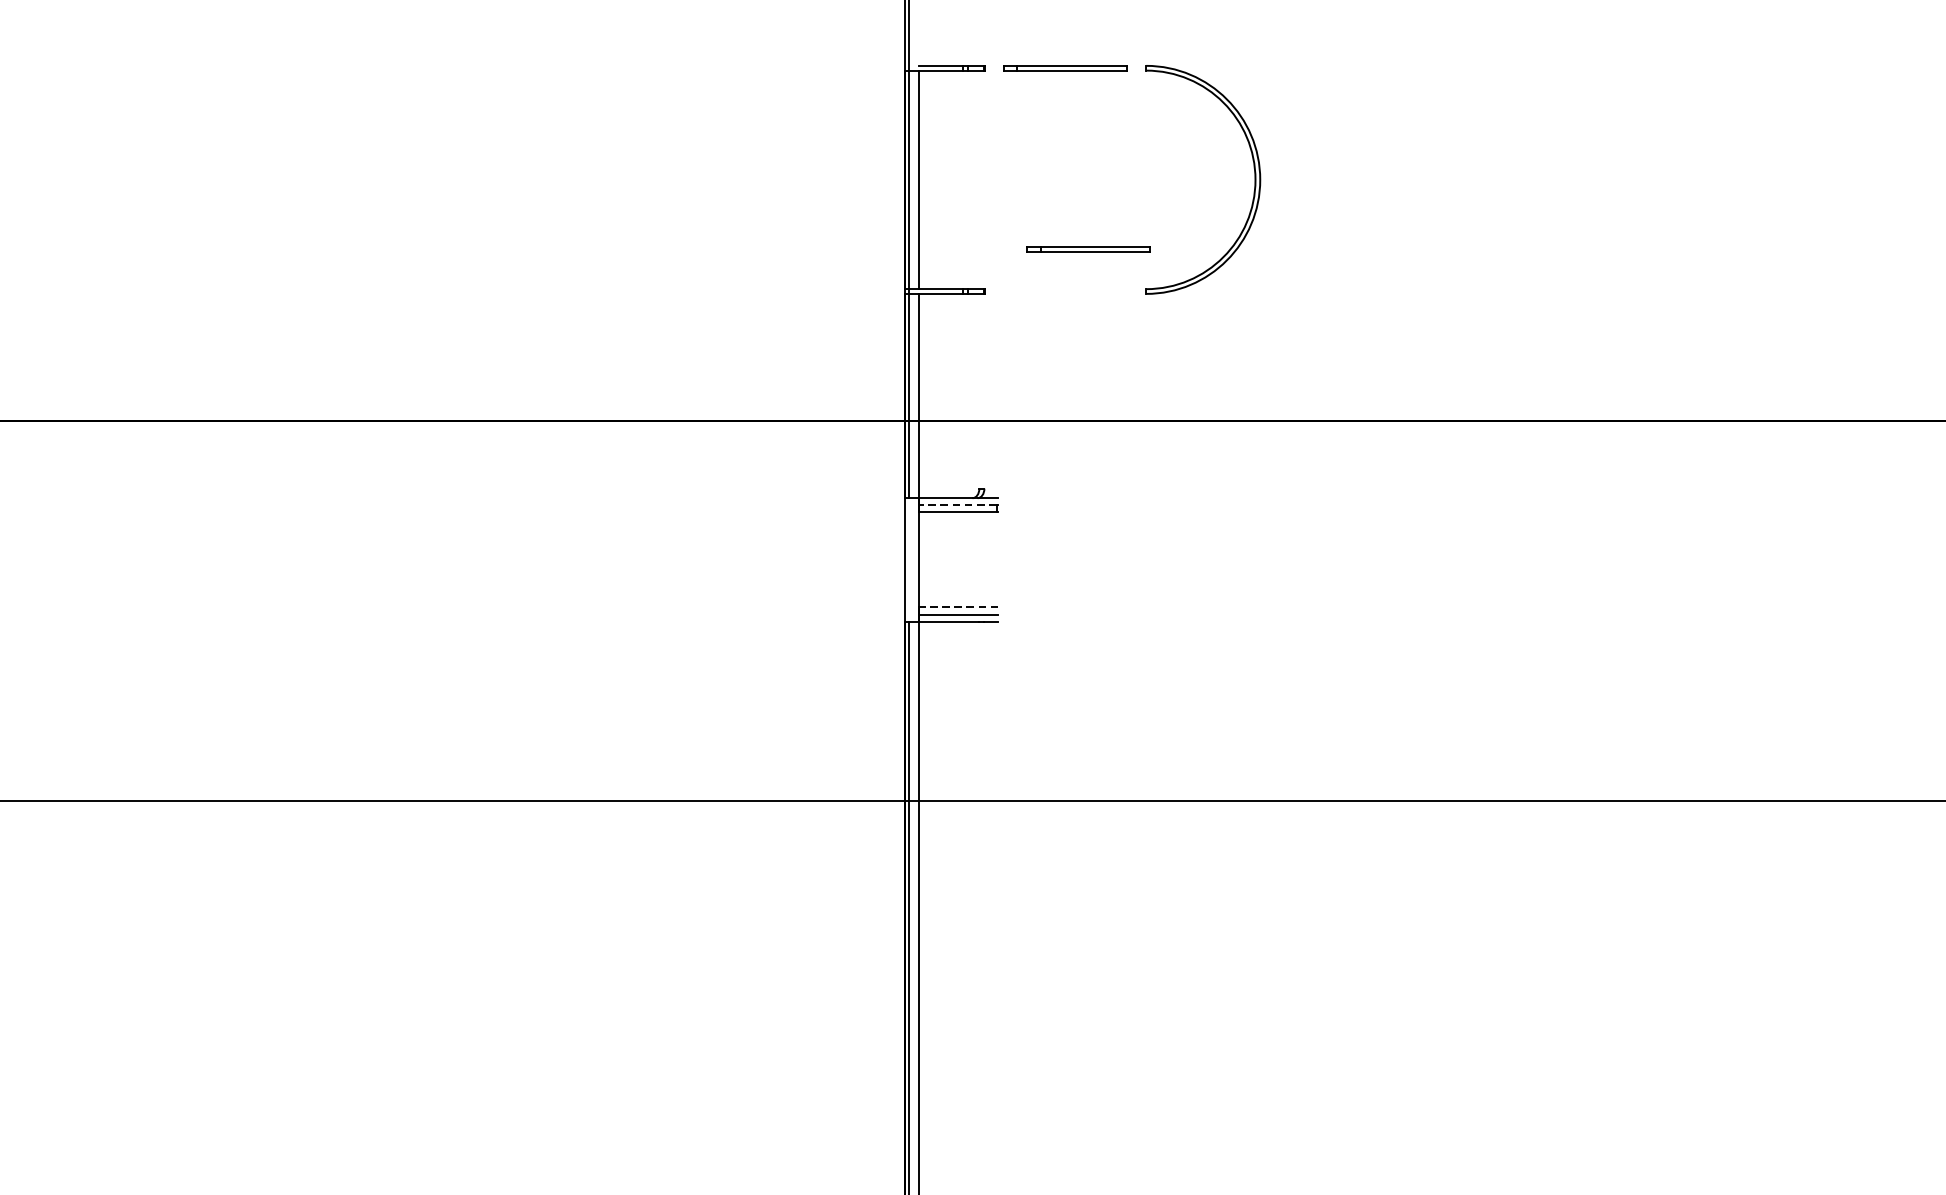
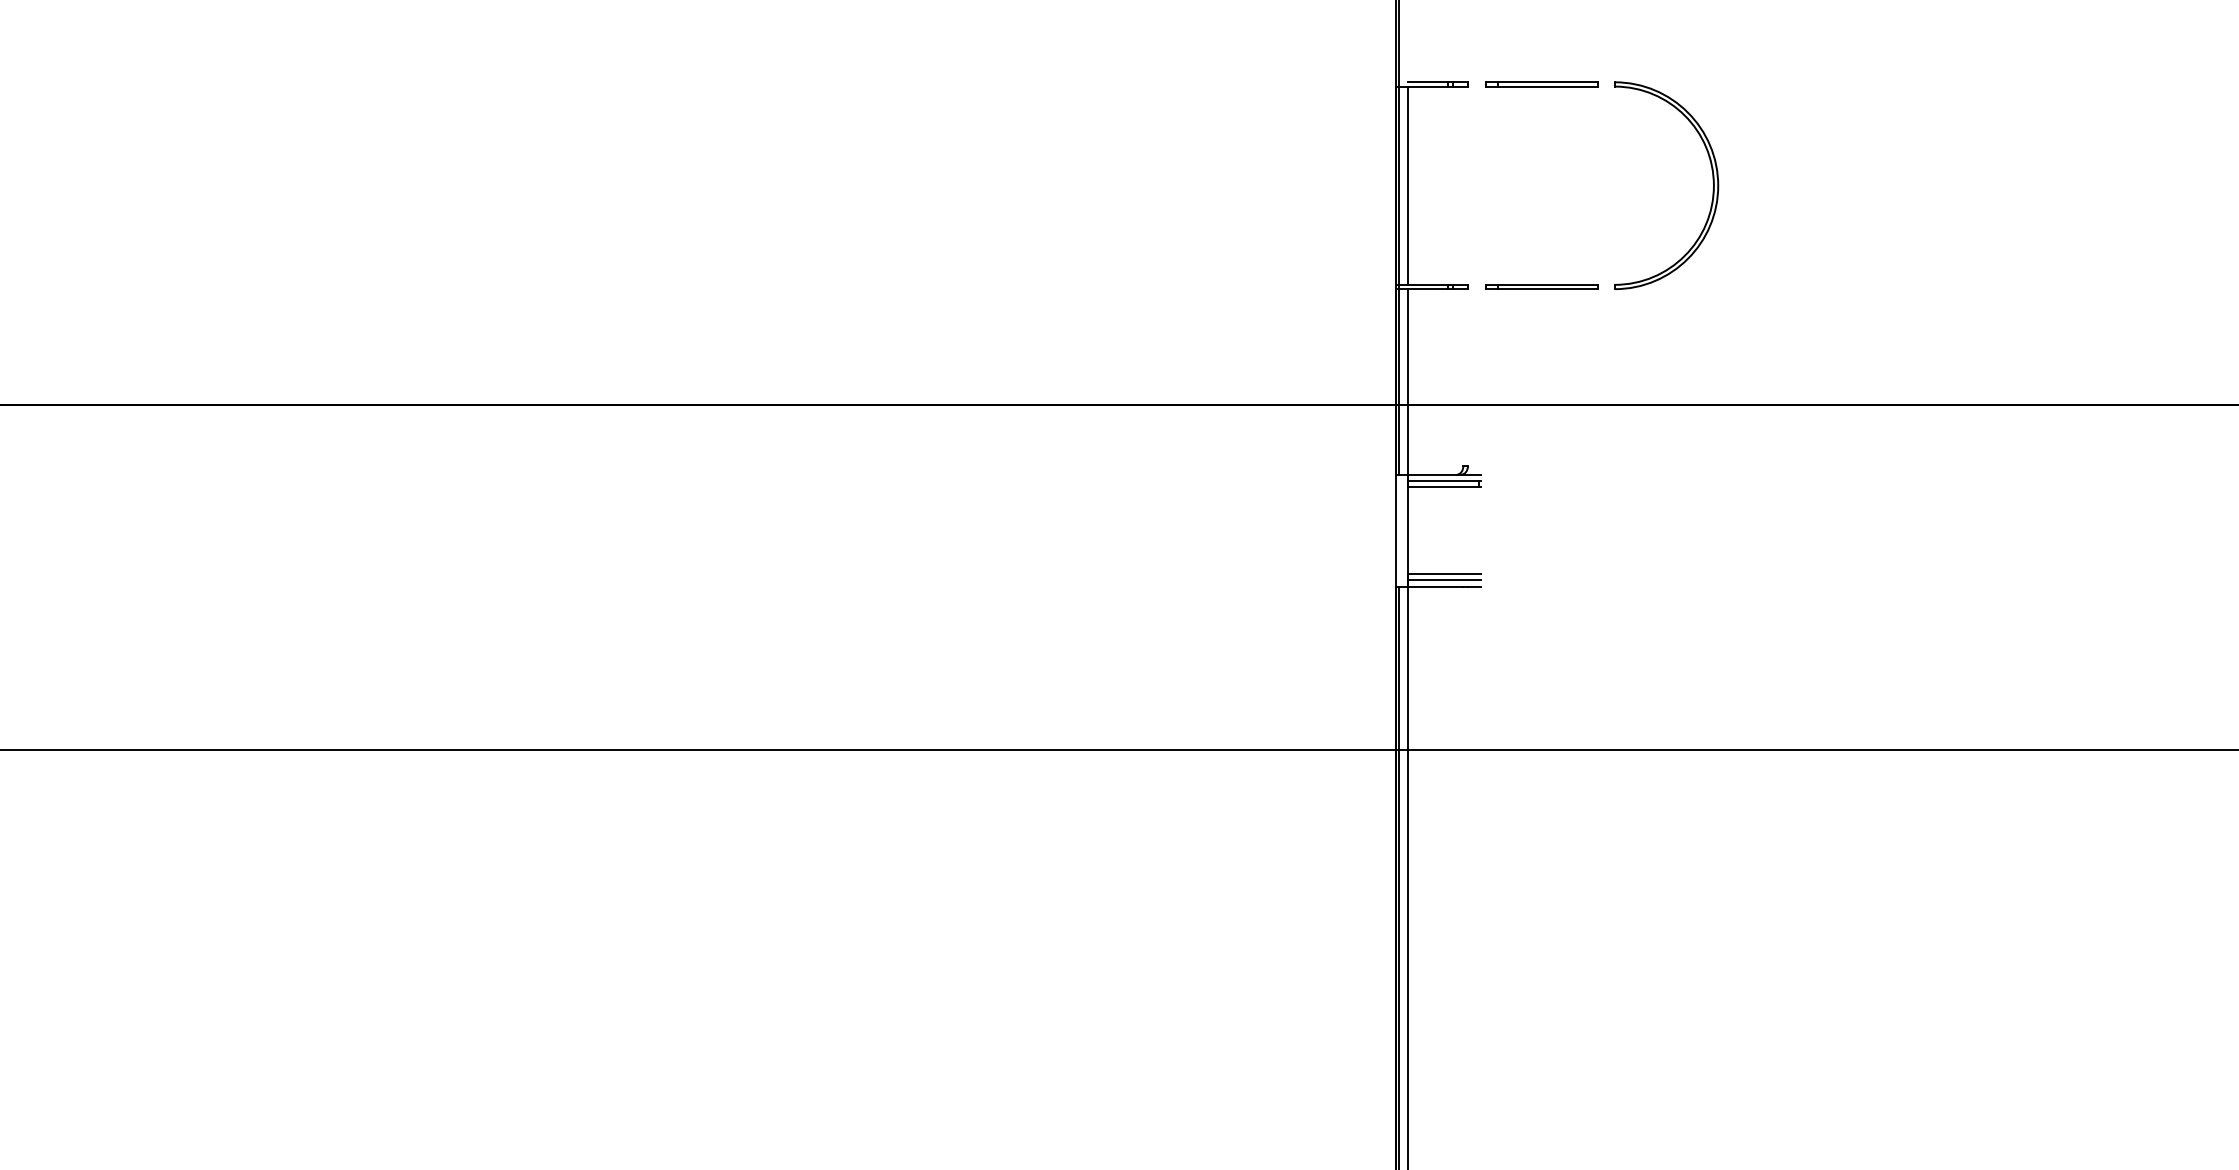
part: (1088, 249) -> (1541, 286), moved
line: (957, 504) -> (1443, 480), dashed -> solid
line: (958, 607) -> (1444, 573), dashed -> solid

